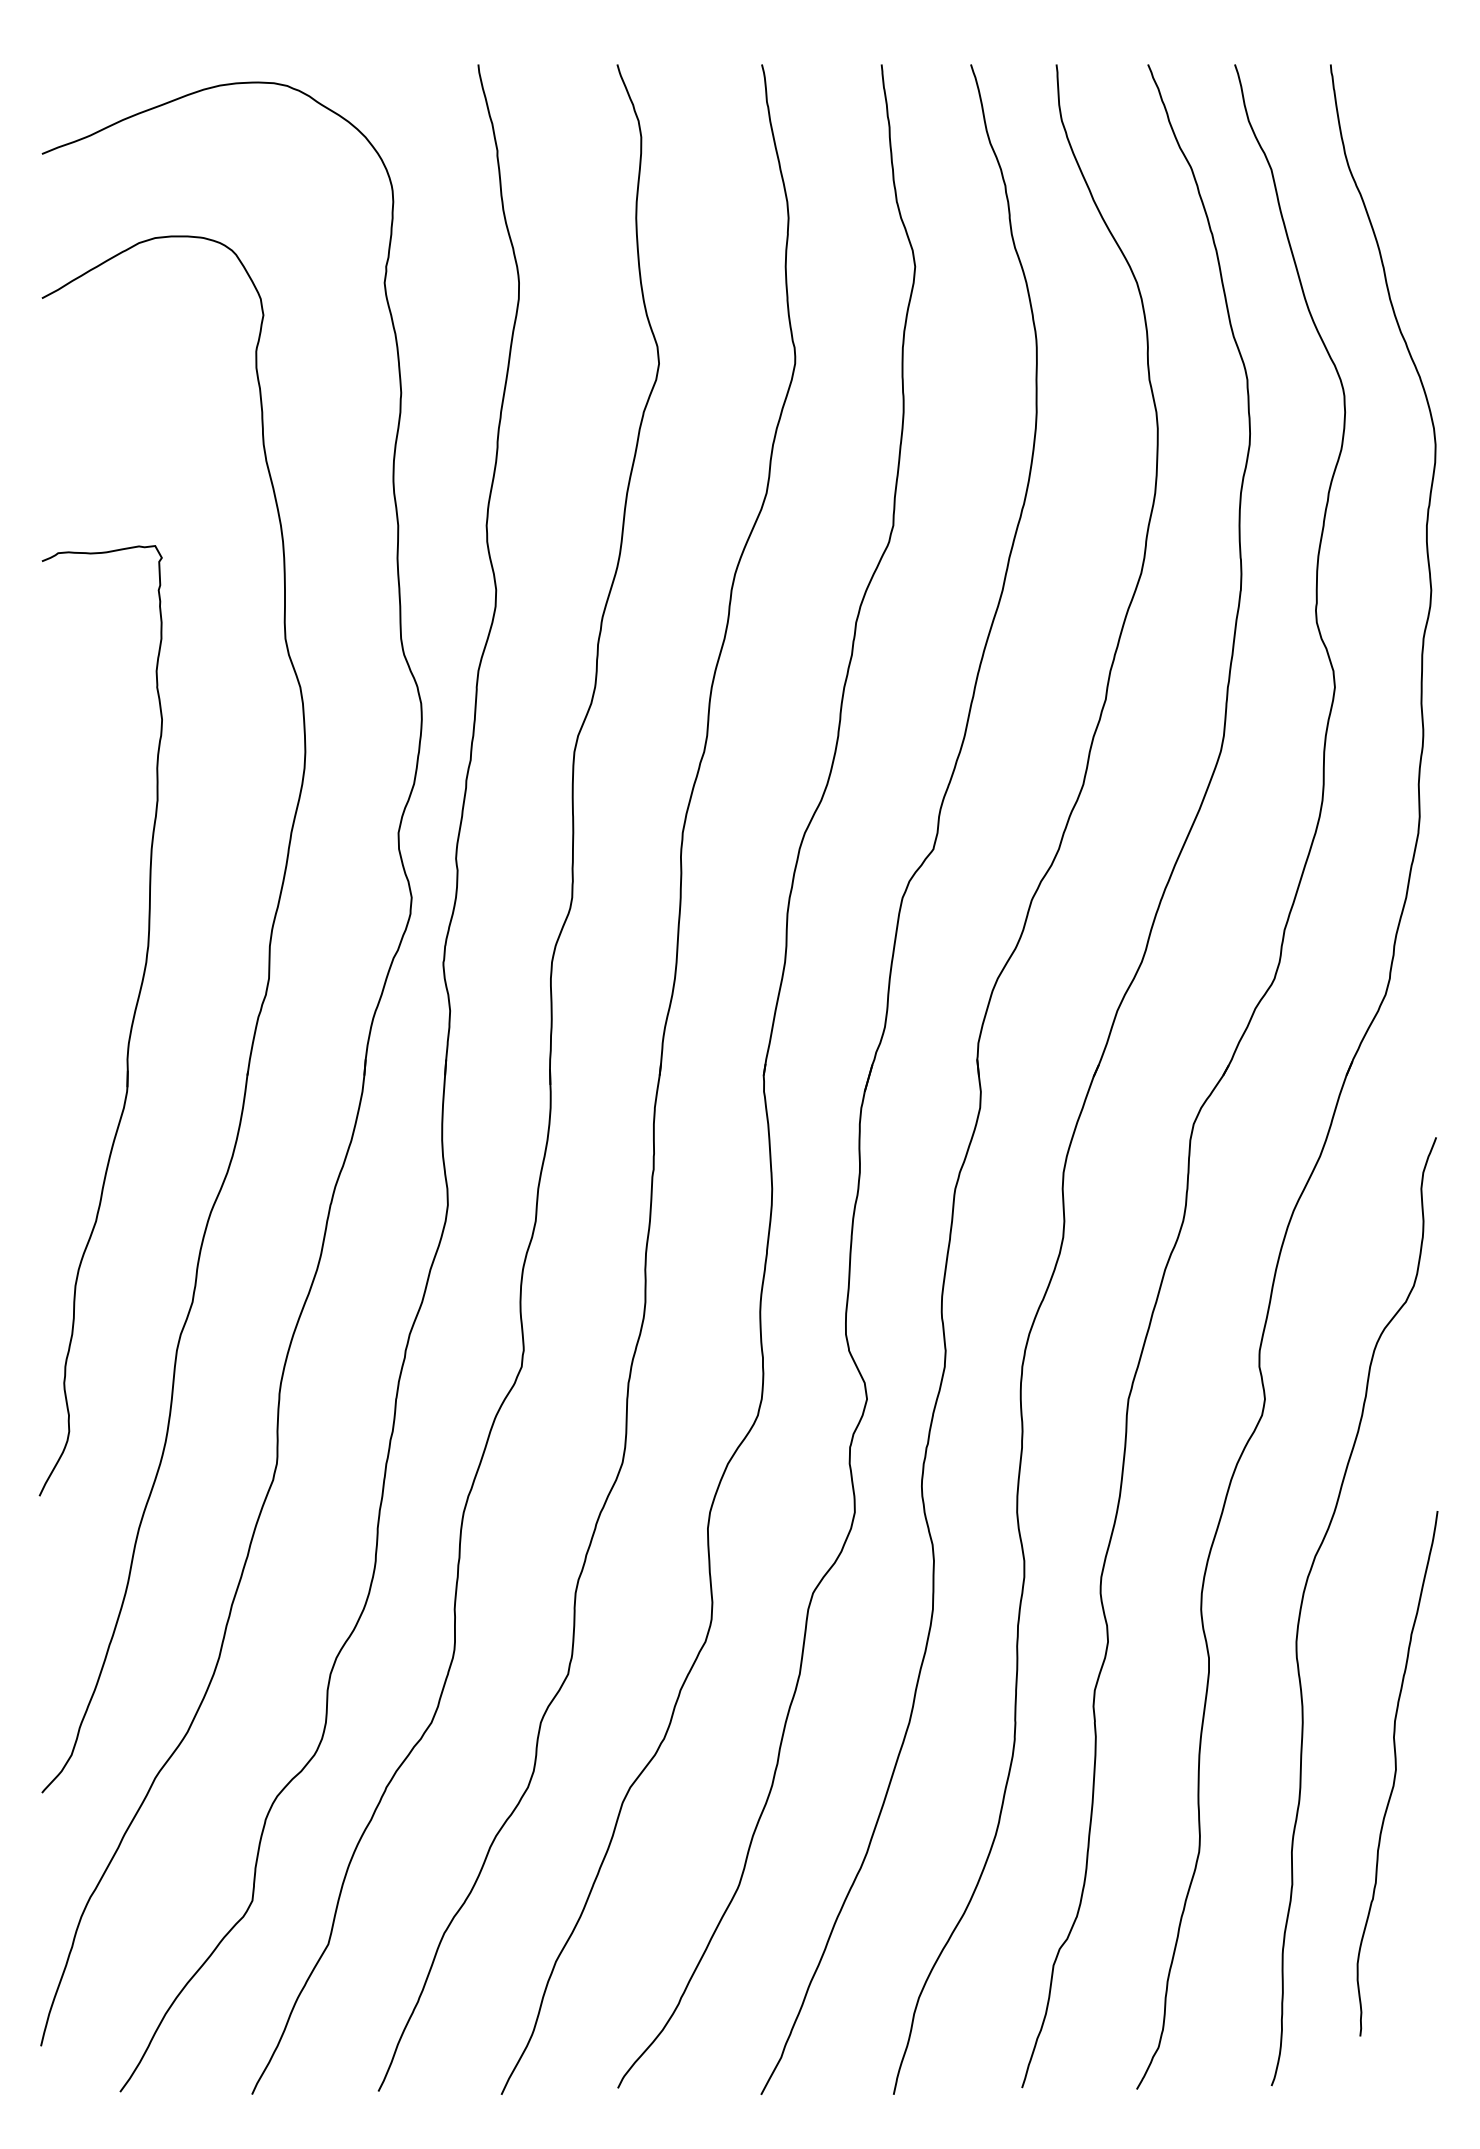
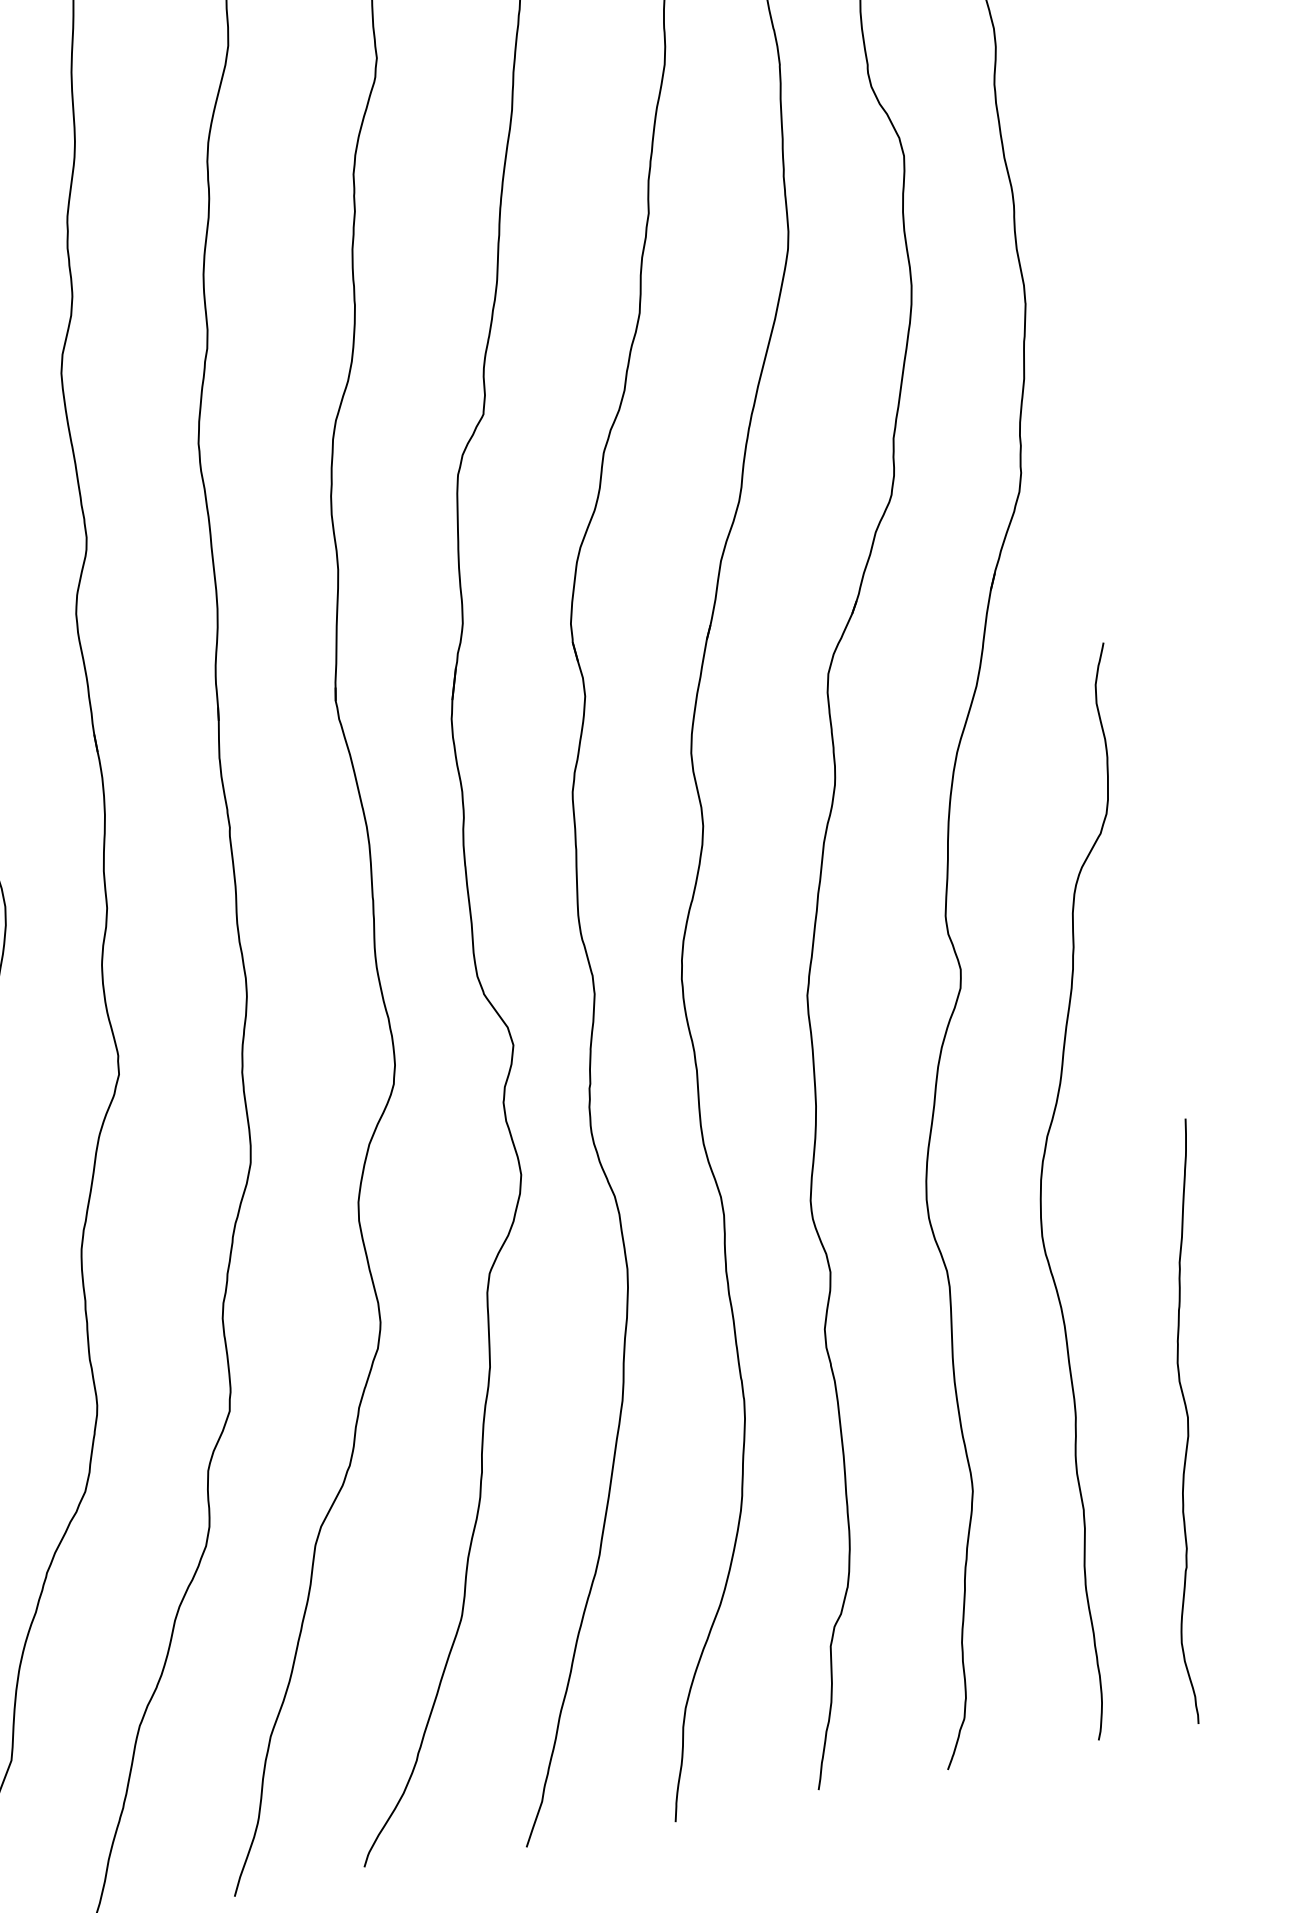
curve: (1396, 1773) -> (1189, 1421), moved

